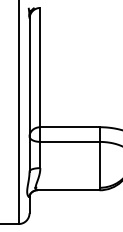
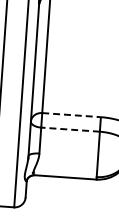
line: (69, 127) -> (71, 115), solid -> dashed
line: (69, 141) -> (70, 129), solid -> dashed

